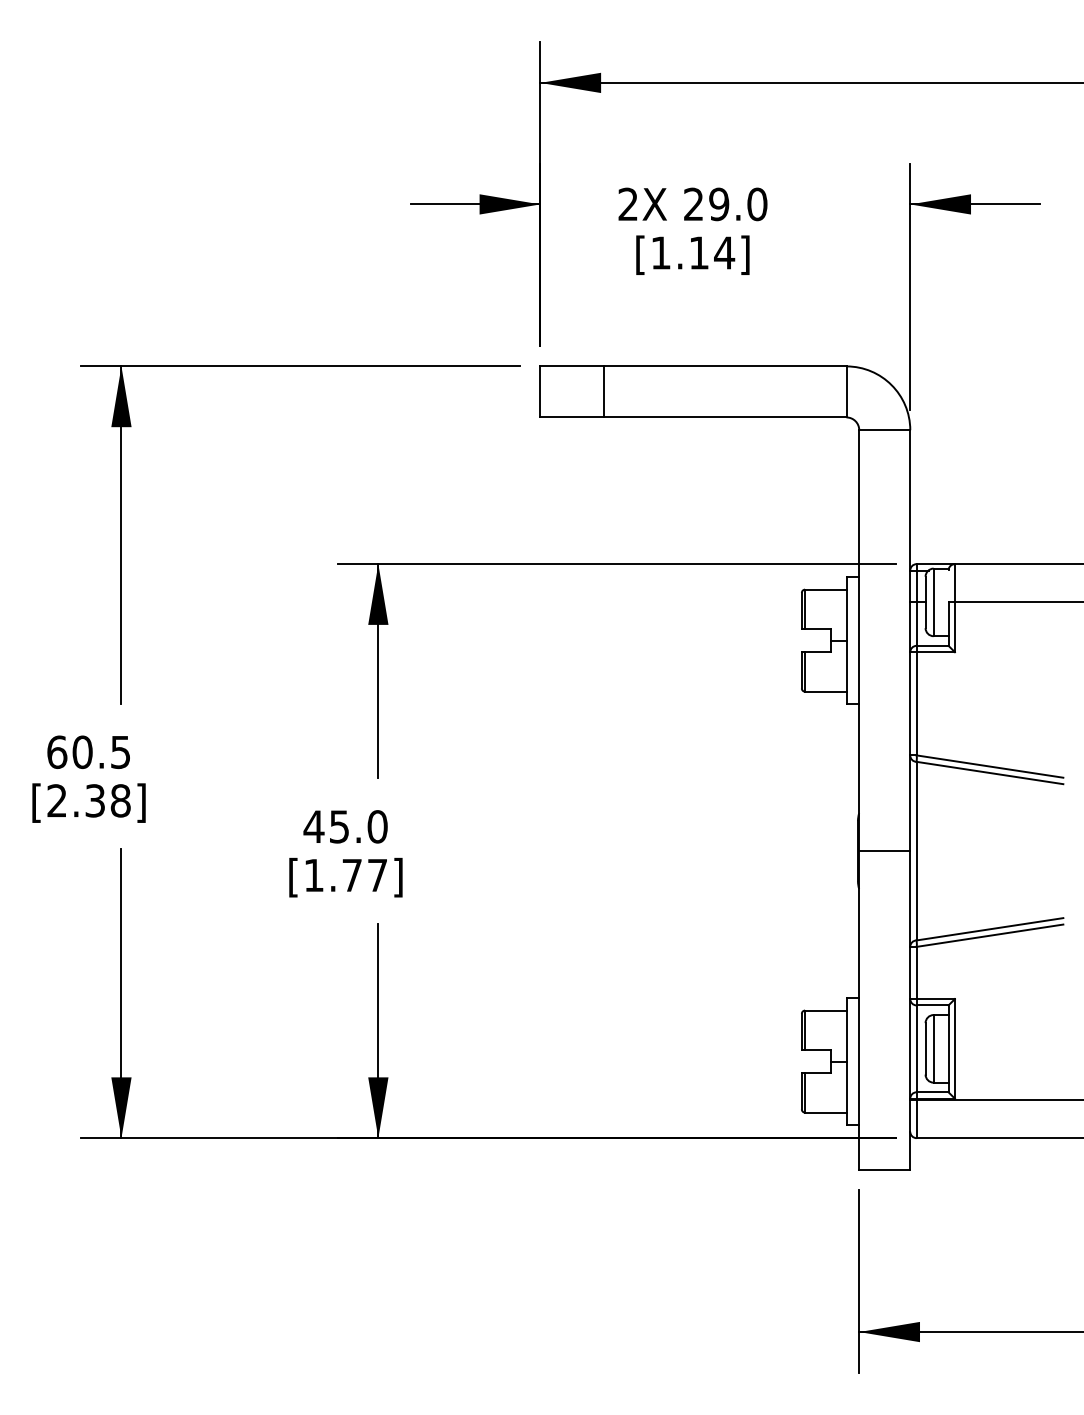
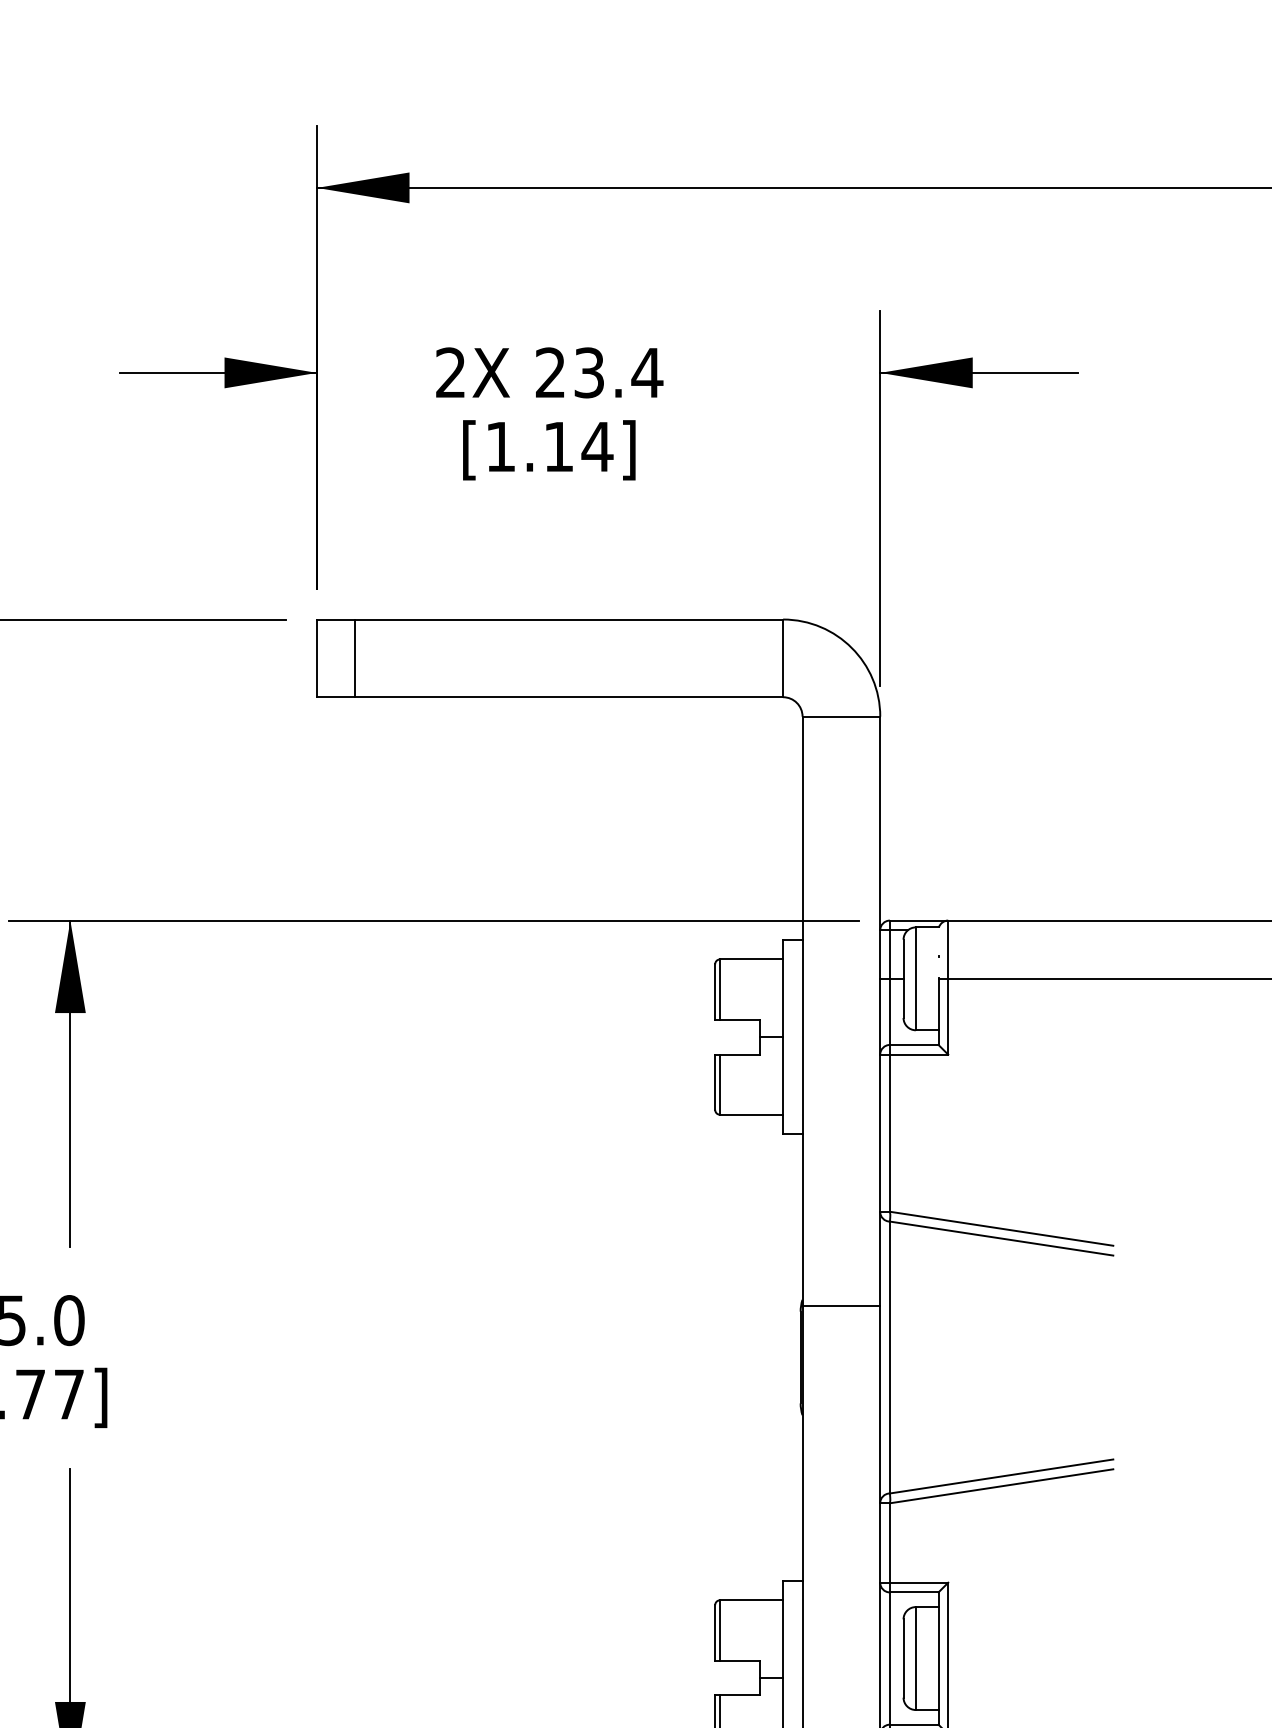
text: (738, 204) -> (618, 373), 29.0 -> 23.4
line: (604, 391) -> (355, 657), moved
line: (884, 851) -> (841, 1306), moved

